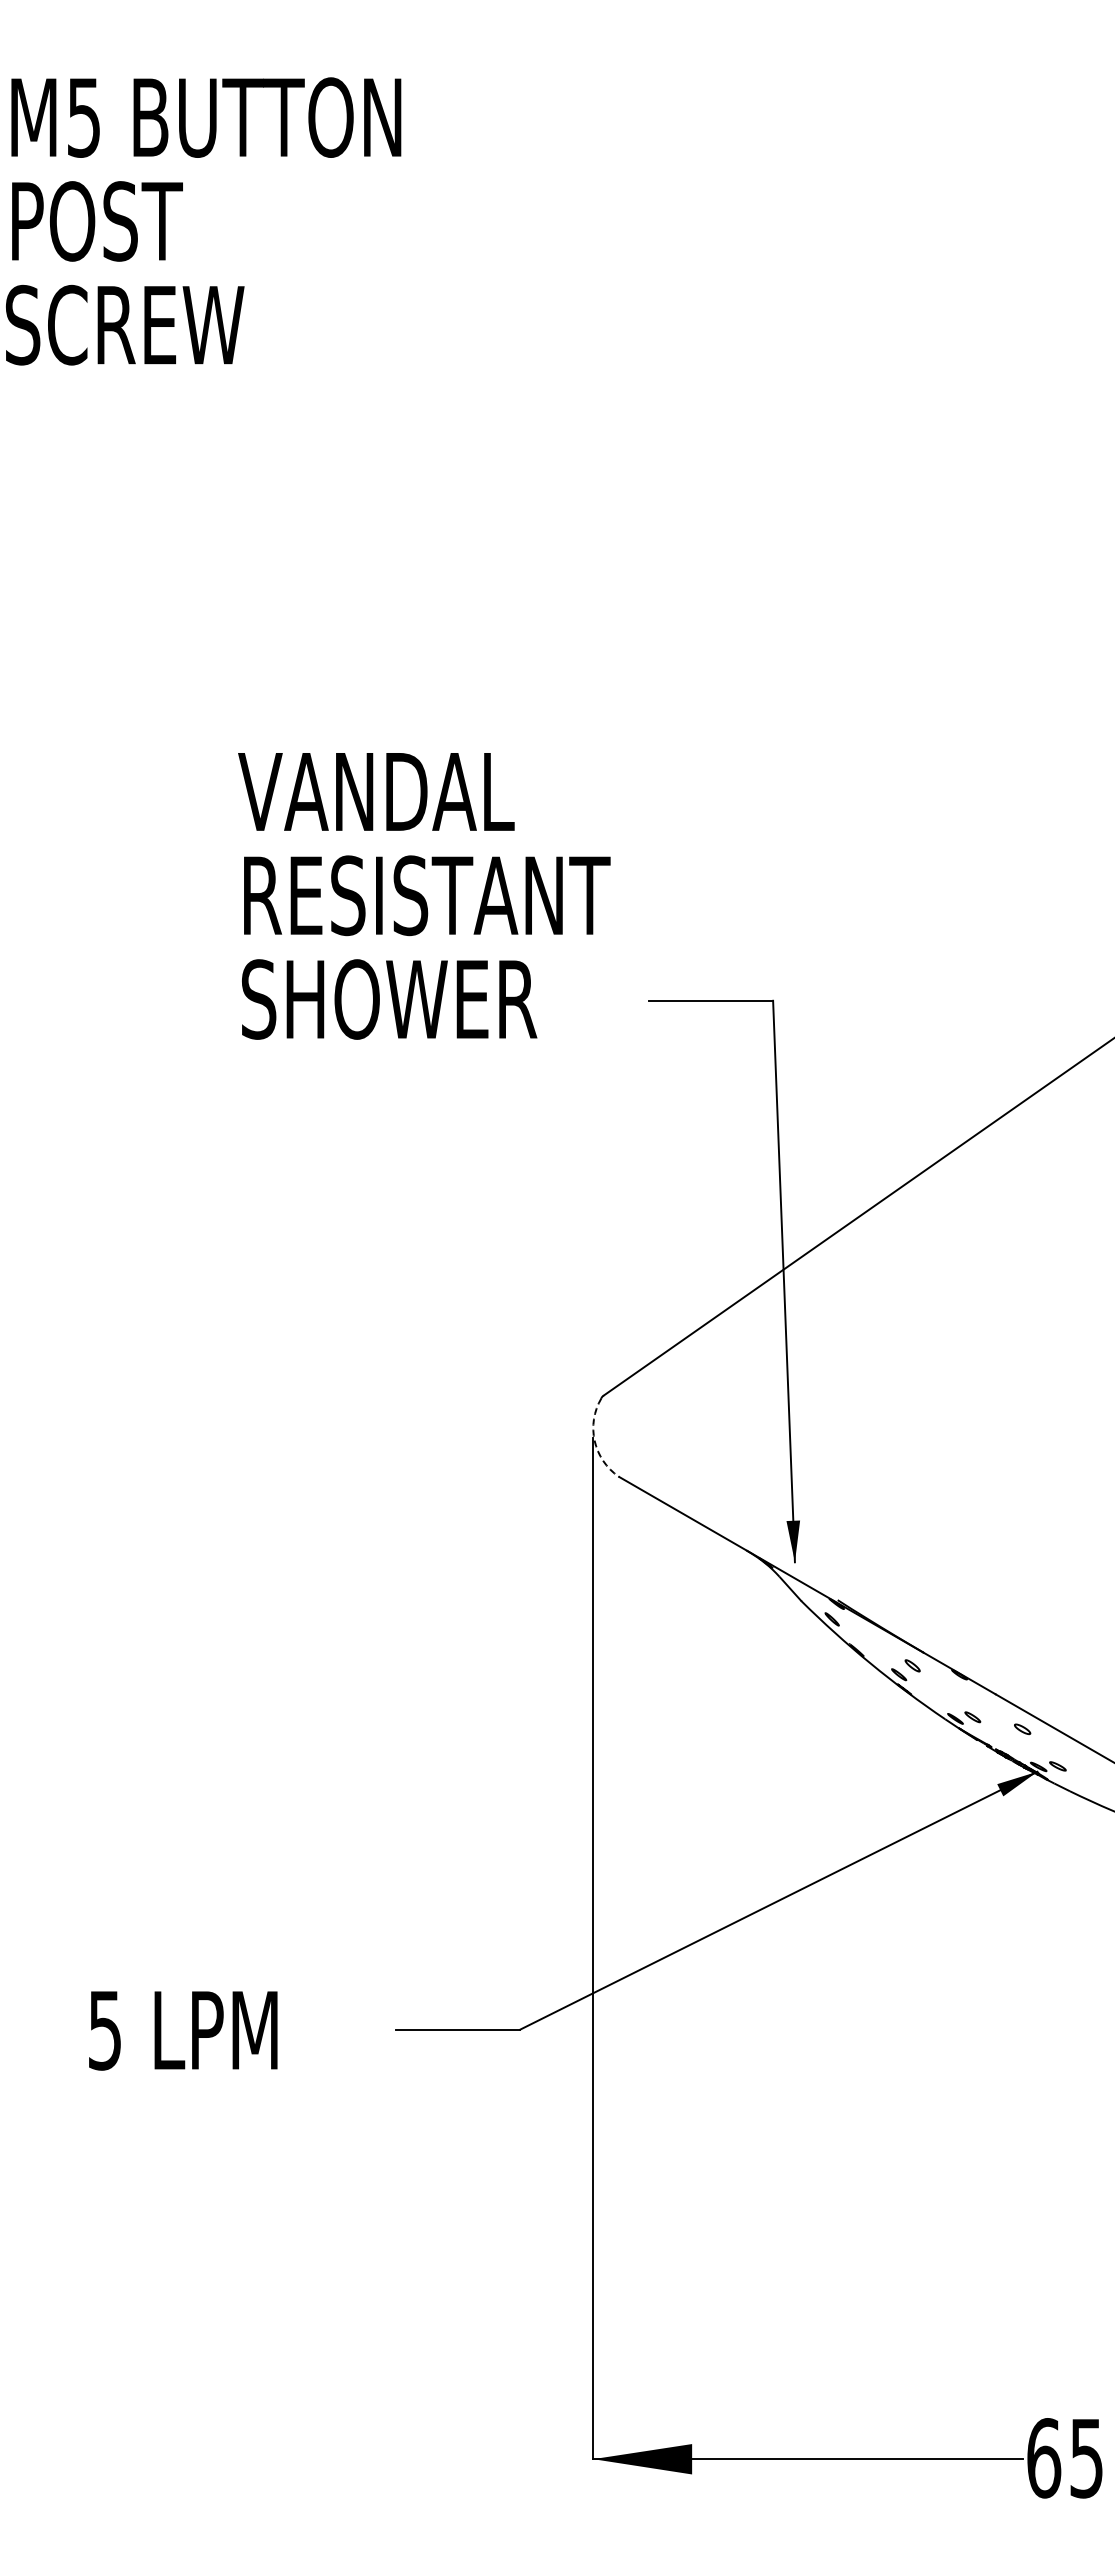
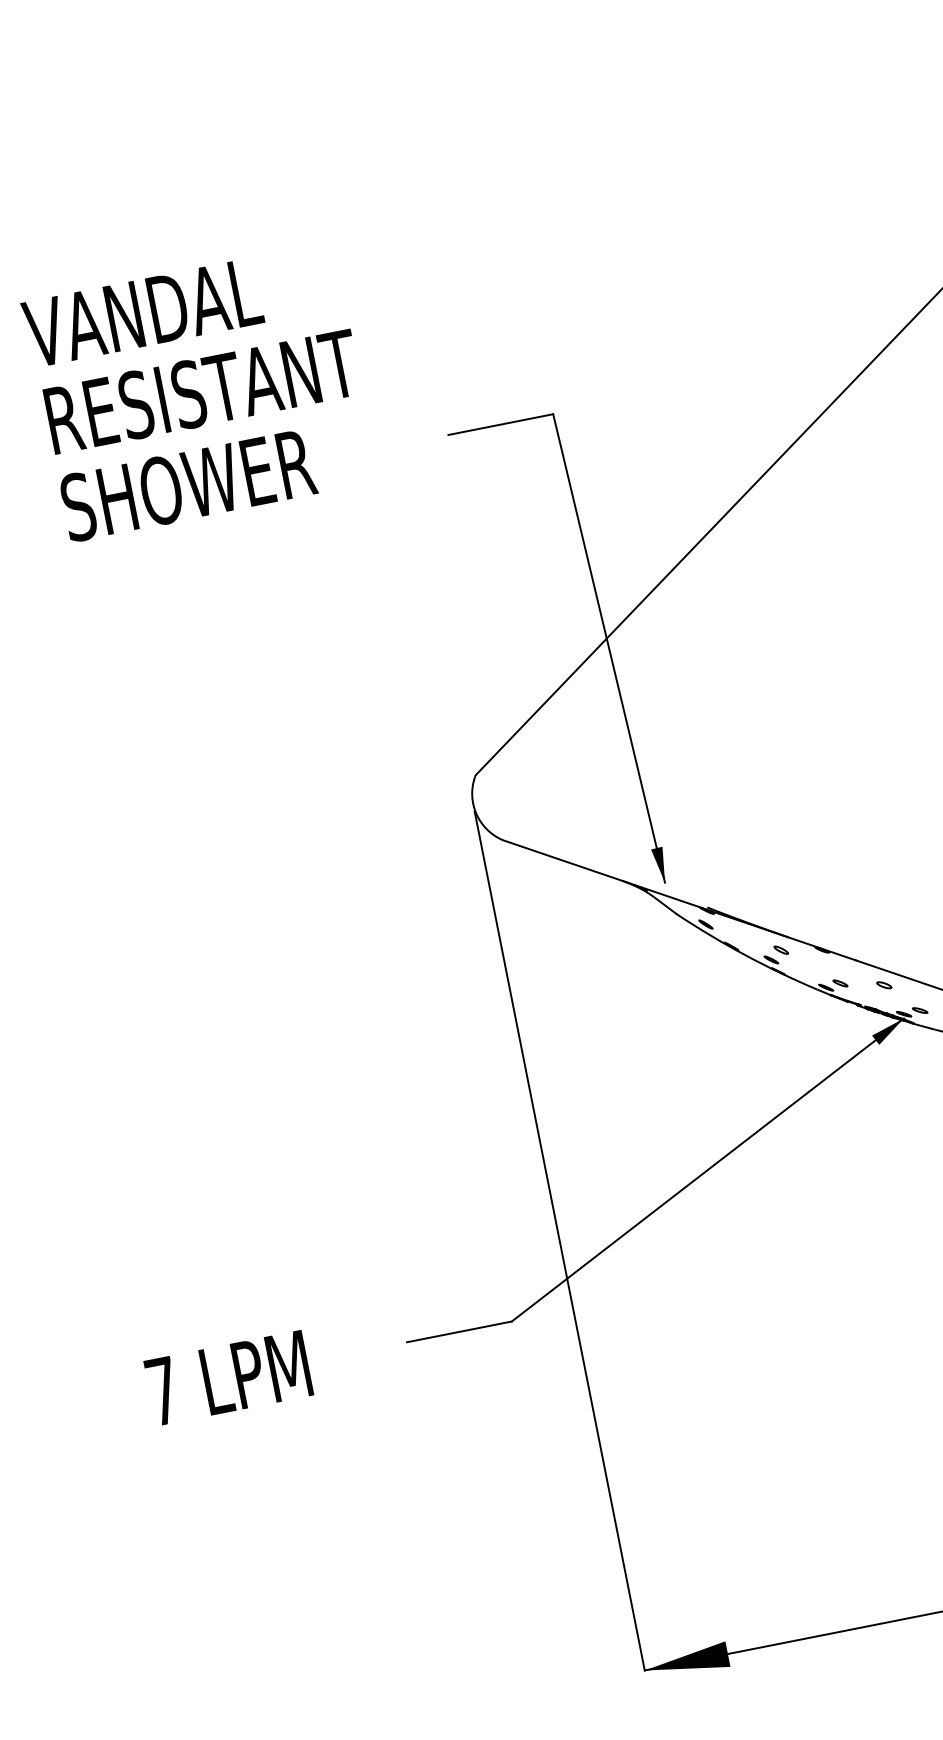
text: (424, 896) -> (200, 392), moved
arc: (594, 1440) -> (476, 813), dashed -> solid
text: (104, 2030) -> (162, 1391), 5 -> 7

